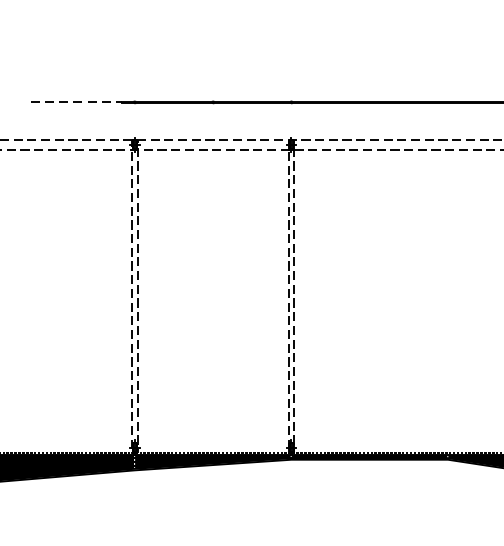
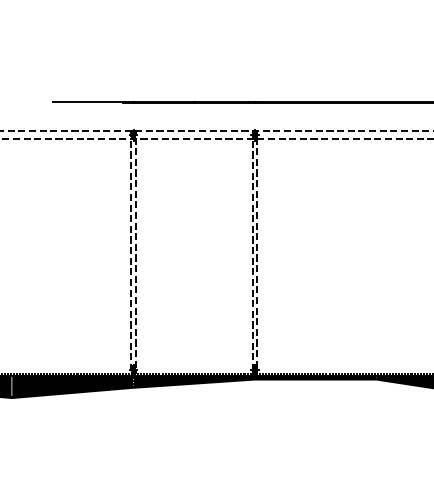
line: (76, 101) -> (88, 101), dashed -> solid

